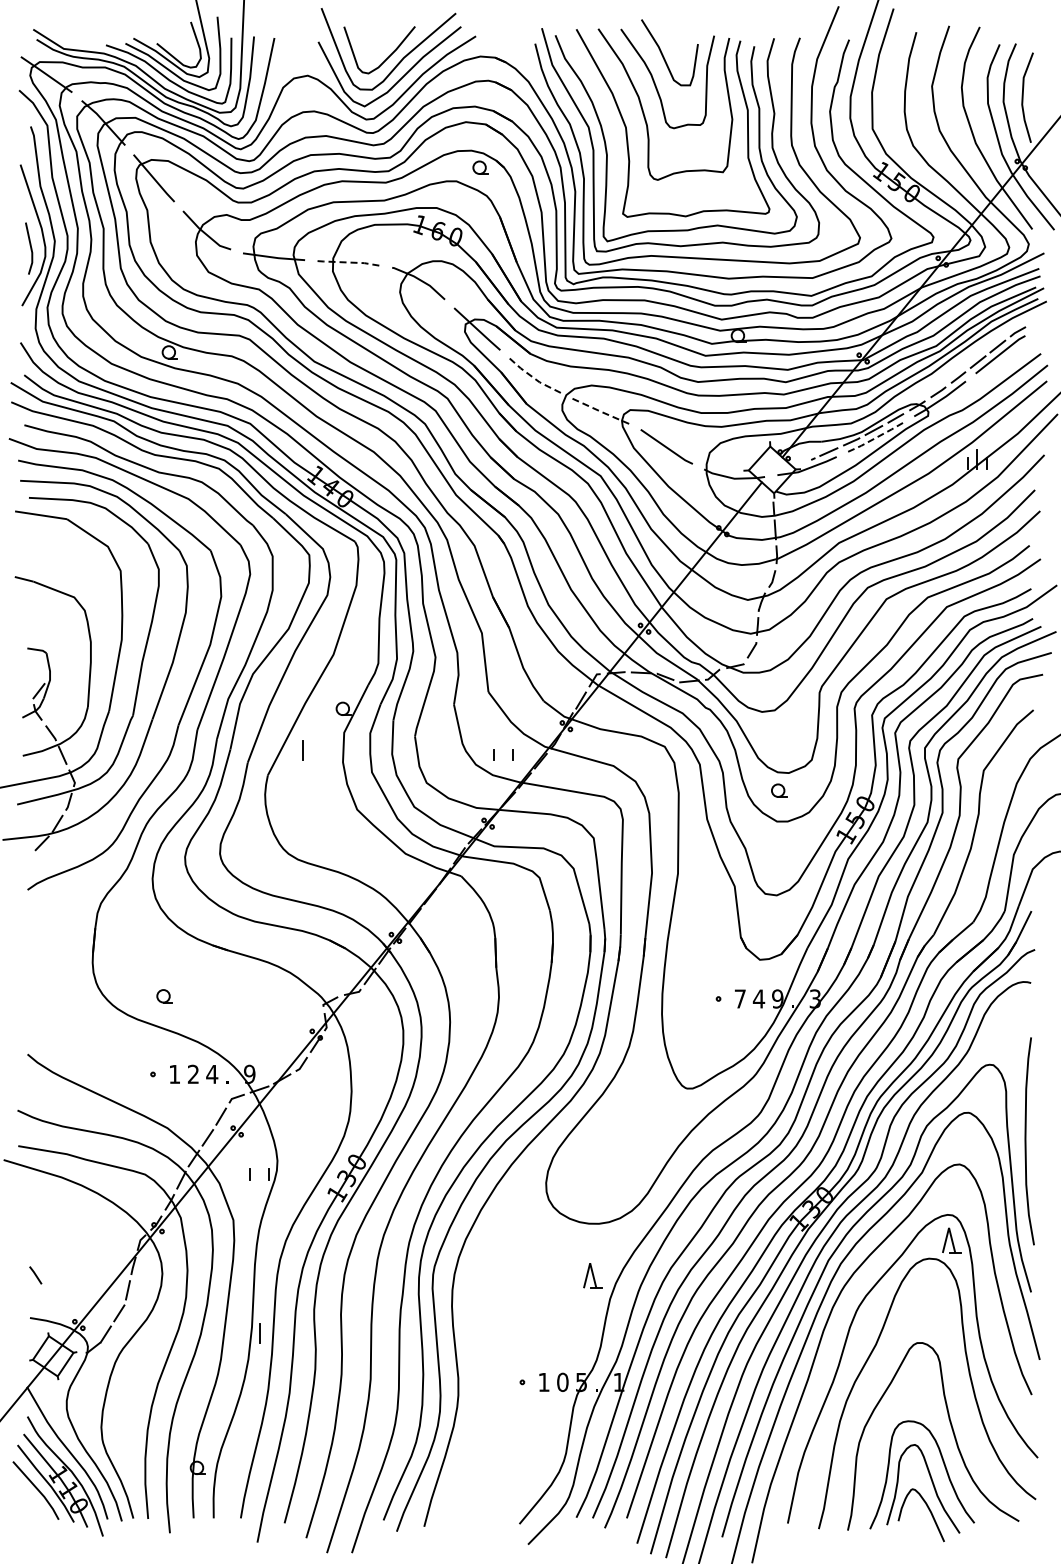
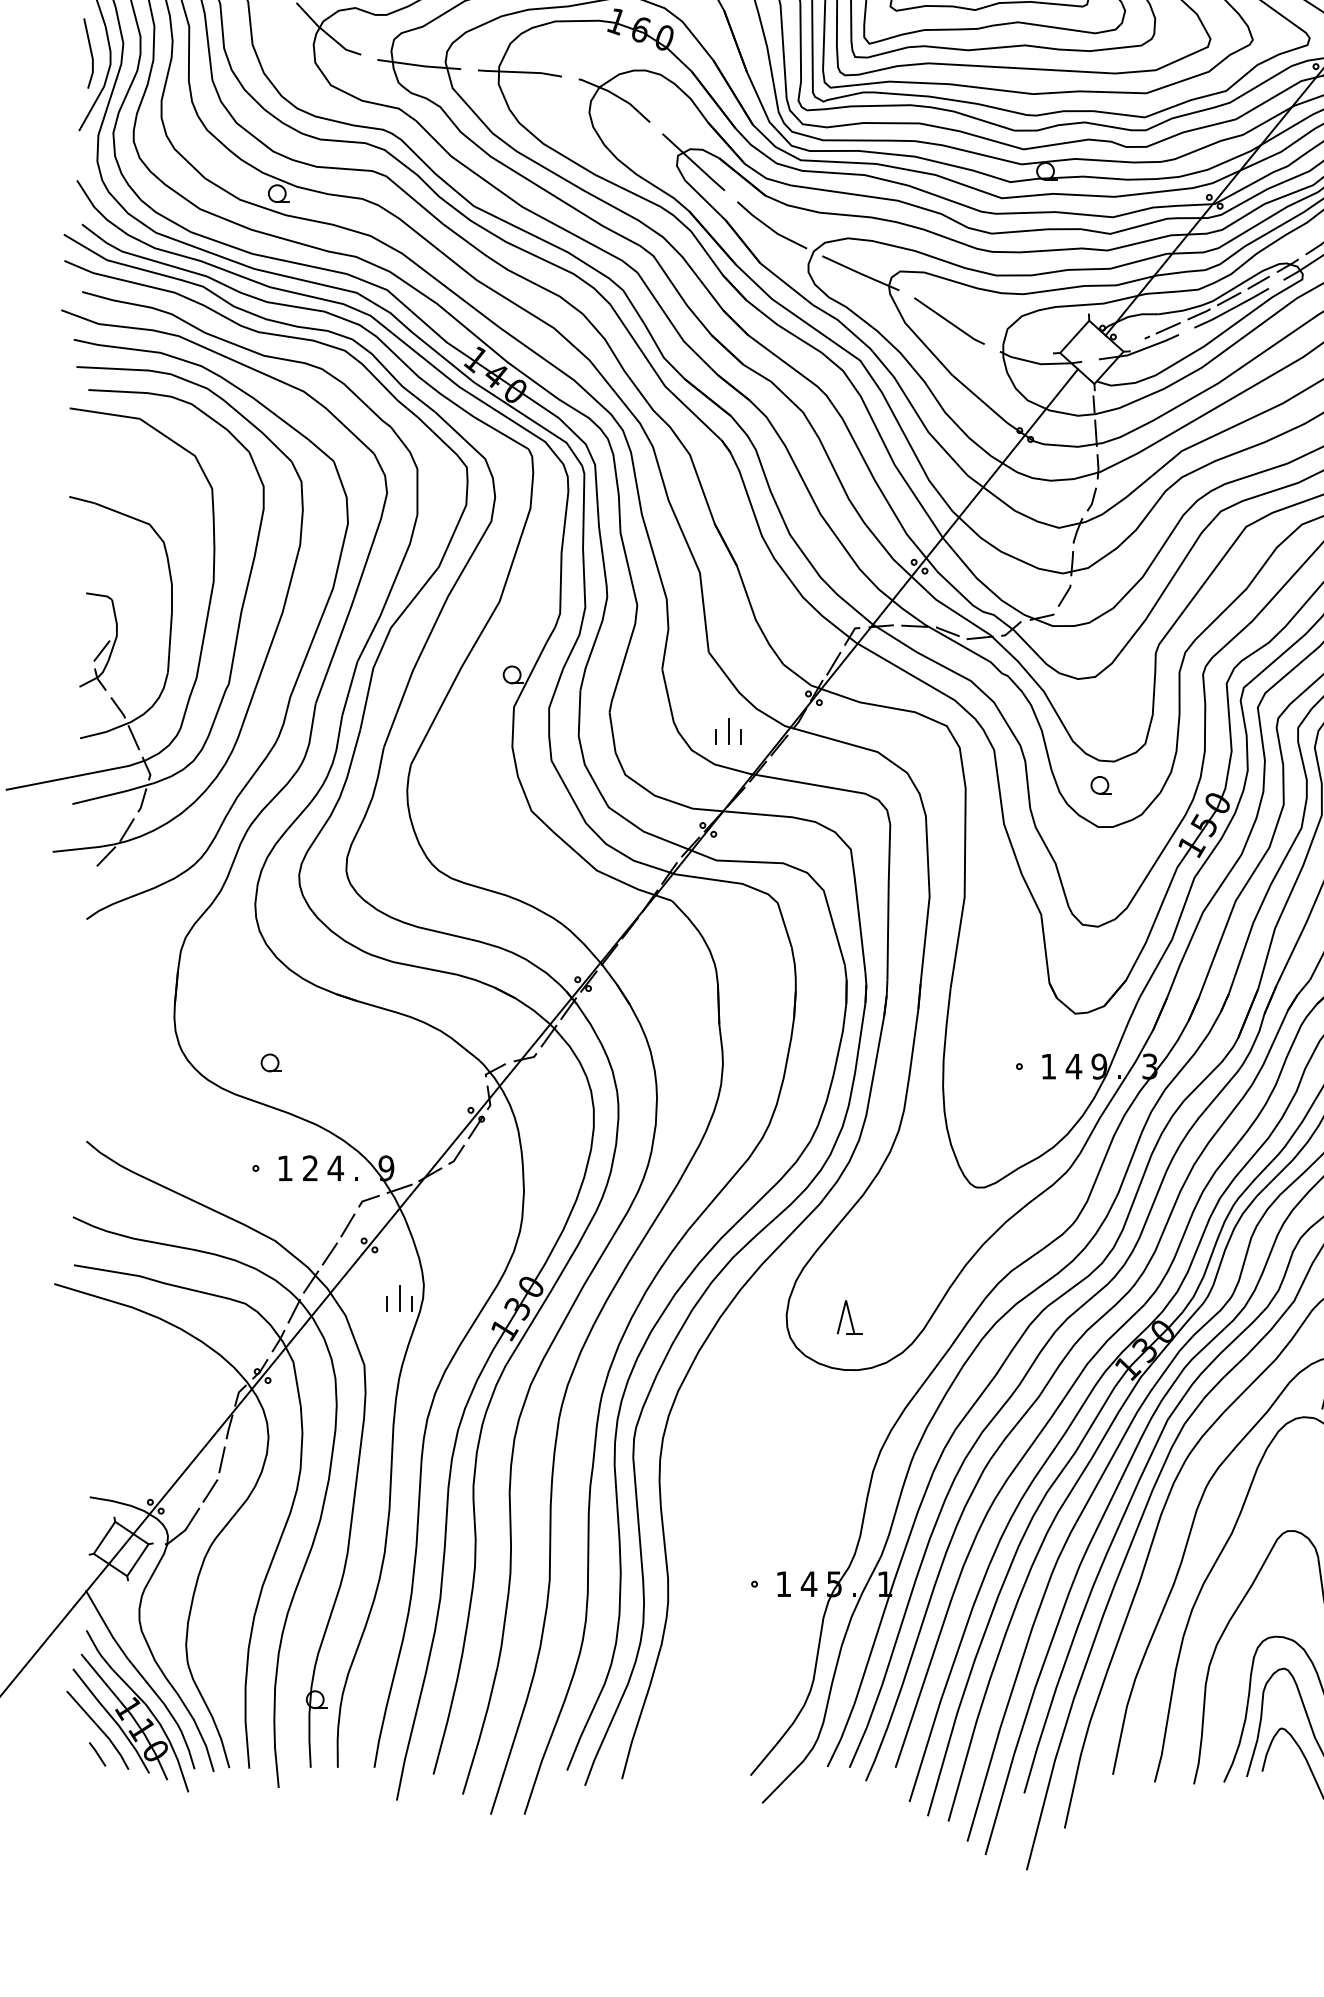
line: (348, 262) -> (519, 72), dashed -> solid
line: (534, 378) -> (770, 228), dashed -> solid
line: (601, 412) -> (861, 274), dashed -> solid
line: (876, 437) -> (1232, 308), dashed -> solid
line: (302, 750) -> (727, 731), moved
text: (739, 998) -> (1047, 1065), 7 -> 1
line: (35, 1275) -> (97, 1754), moved
part: (592, 1275) -> (849, 1317), moved
line: (259, 1333) -> (399, 1298), moved
text: (562, 1381) -> (808, 1583), 0 -> 4

